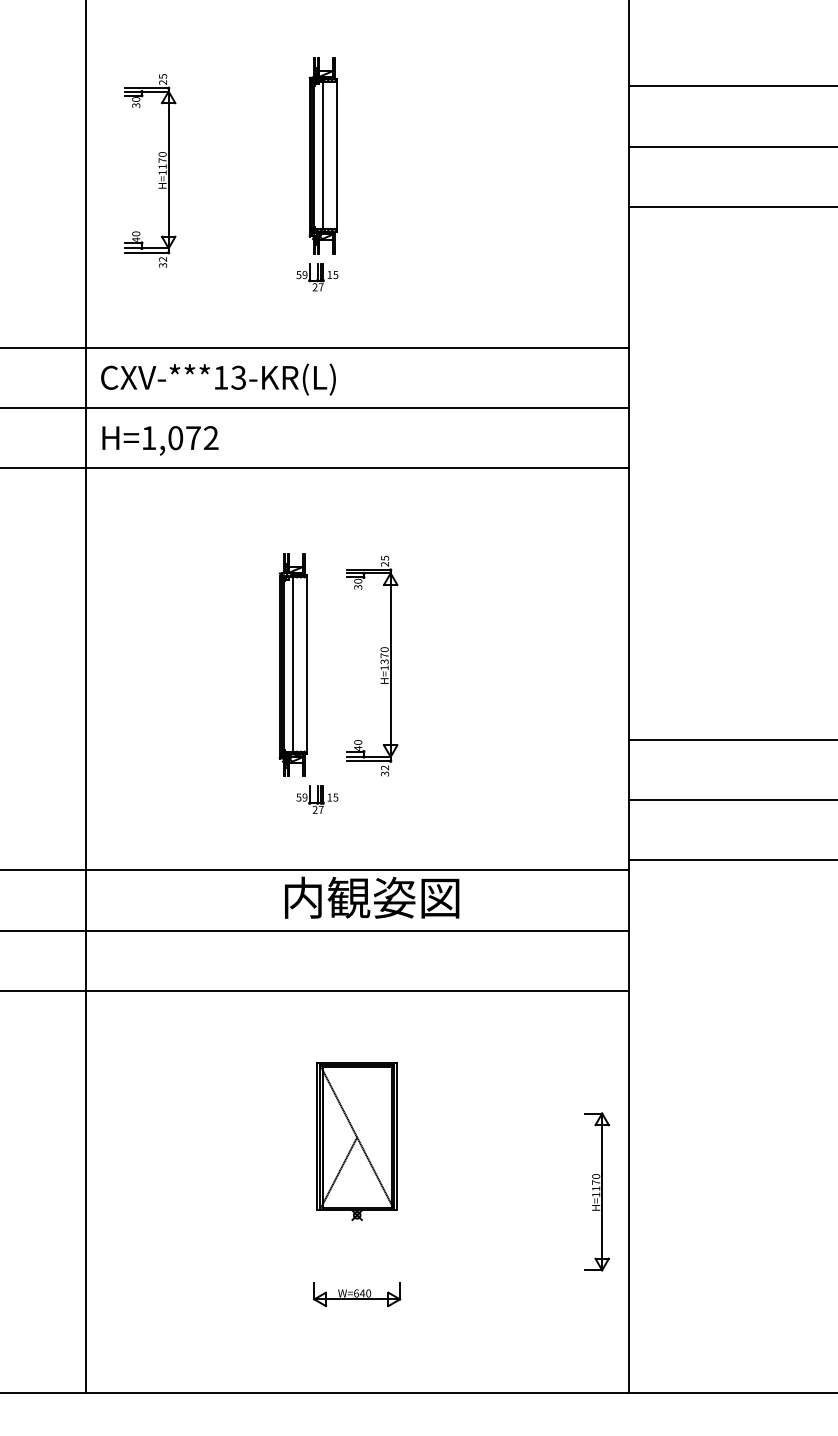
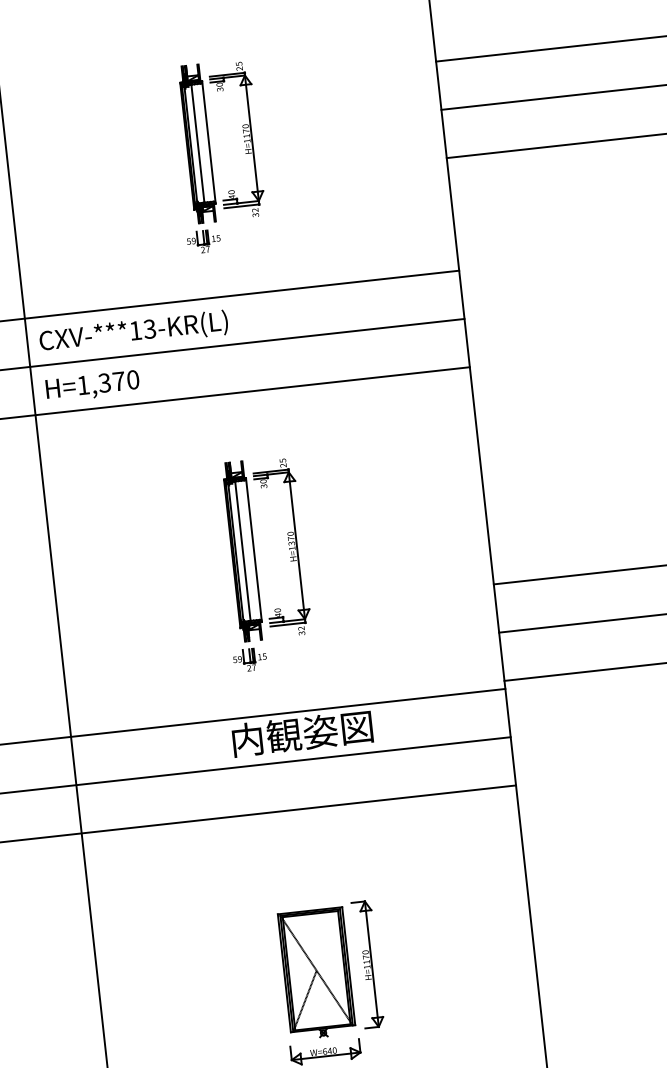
part: (158, 172) -> (243, 141), moved
text: (193, 438) -> (119, 381), H=1,072 -> H=1,370
part: (292, 664) -> (242, 551), moved
part: (356, 1141) -> (316, 974), moved
part: (596, 1191) -> (367, 964), moved

